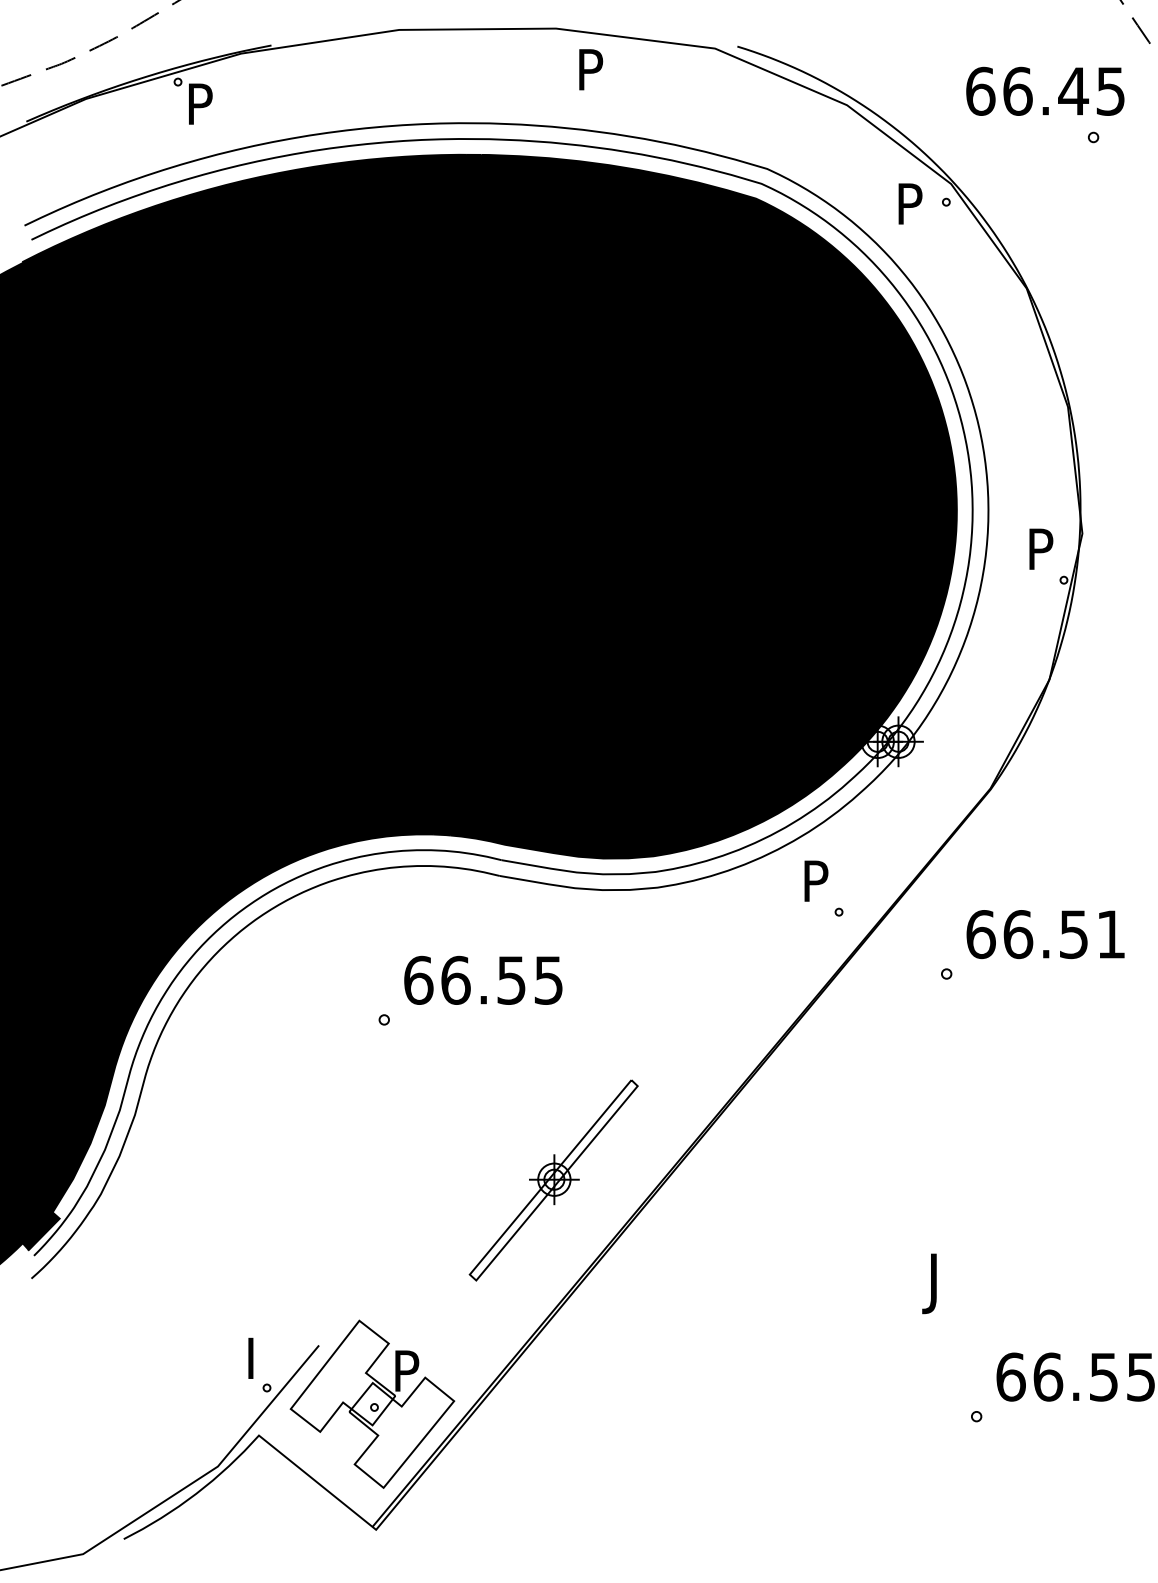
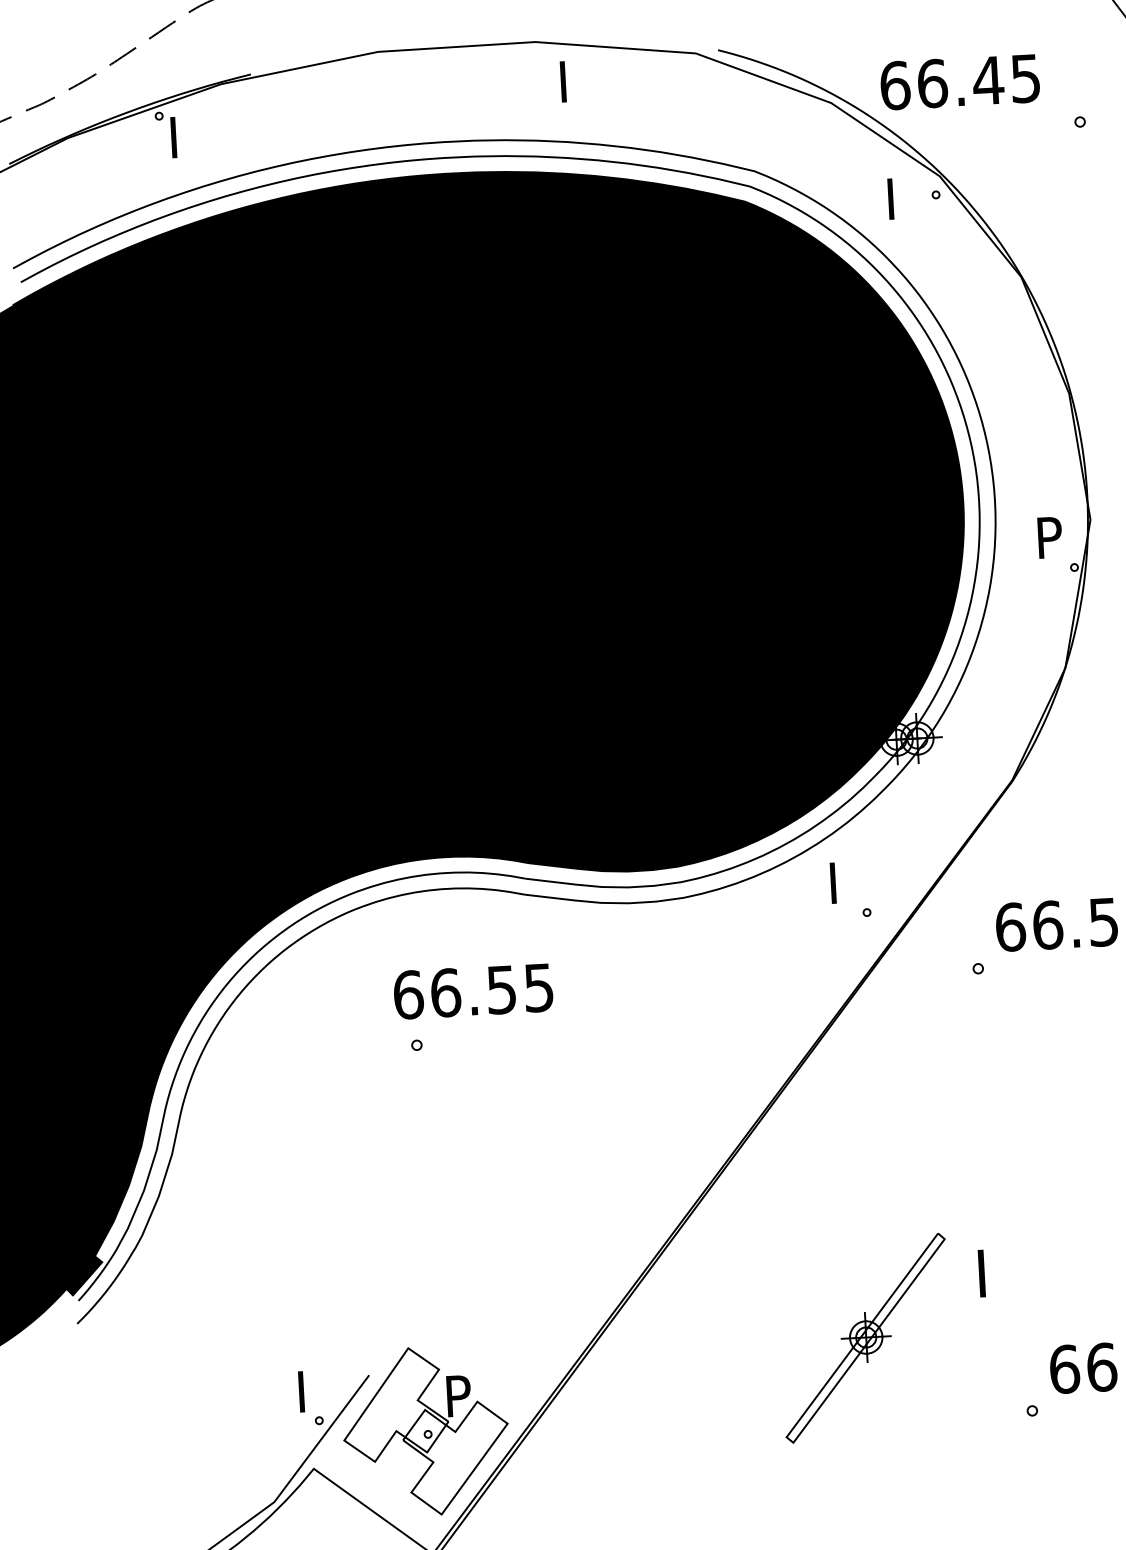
text: (593, 61) -> (574, 72), P -> I
text: (1045, 90) -> (960, 81), moved
text: (203, 95) -> (185, 128), P -> I
text: (912, 195) -> (901, 190), P -> I
text: (818, 872) -> (844, 873), P -> I
text: (483, 979) -> (473, 990), moved
part: (553, 1180) -> (865, 1338), moved
text: (929, 1307) -> (979, 1304), J -> I

